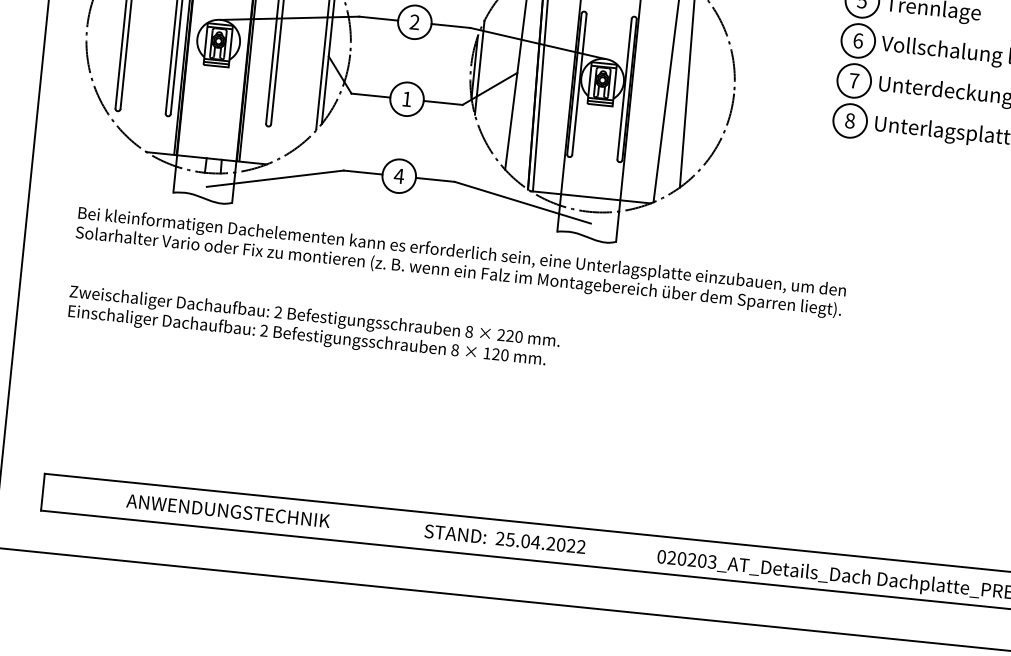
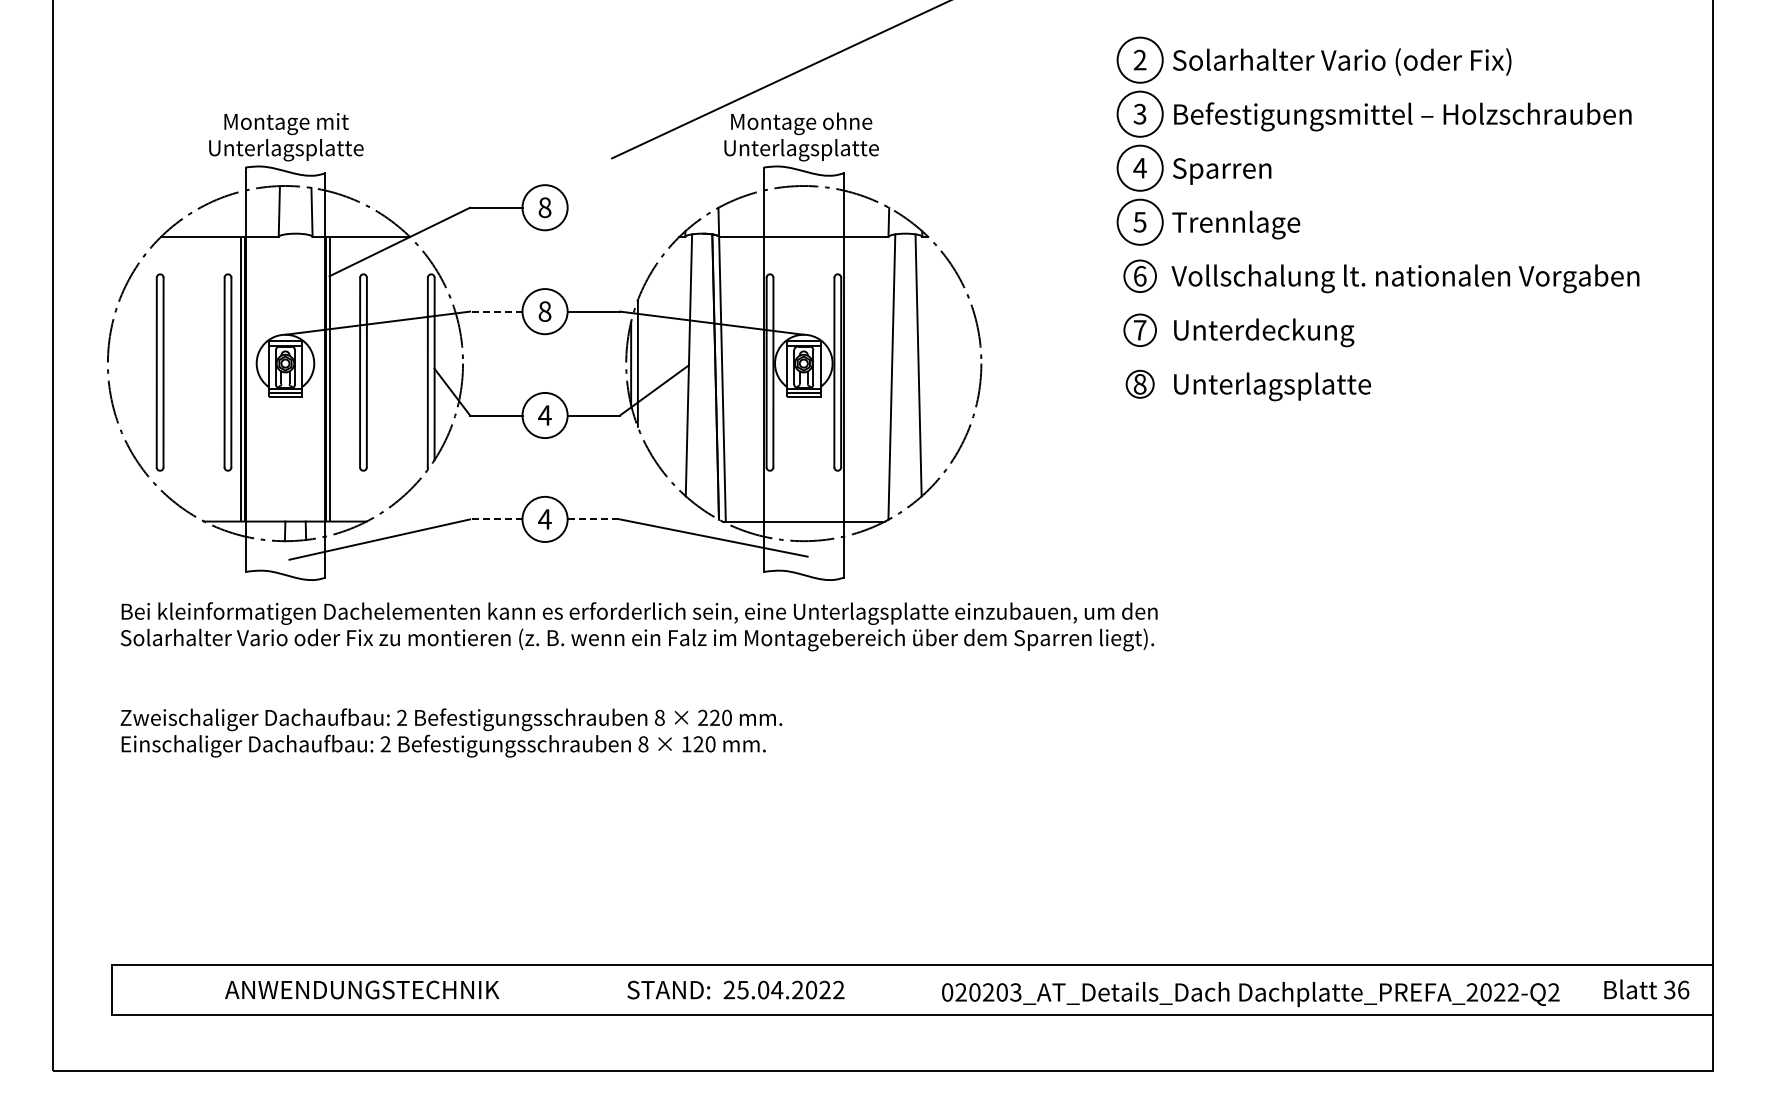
line: (378, 18) -> (495, 311), solid -> dashed
text: (414, 22) -> (544, 311), 2 -> 8
circle: (857, 40) -> (1139, 275), size x0.7
circle: (853, 80) -> (1139, 329), size x0.7
text: (406, 99) -> (544, 415), 1 -> 4
circle: (849, 120) -> (1139, 383), size x0.6
line: (362, 172) -> (495, 519), solid -> dashed
line: (435, 180) -> (594, 519), solid -> dashed

